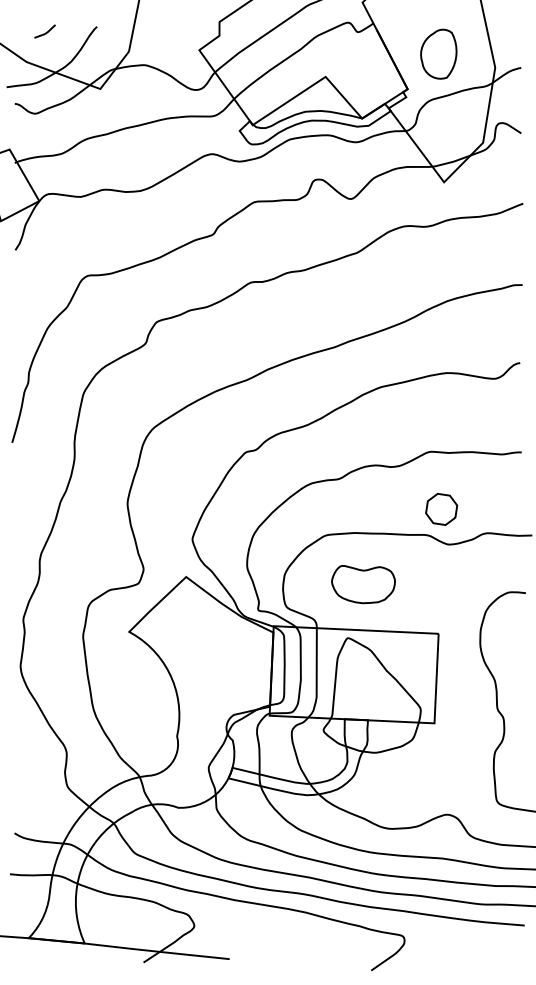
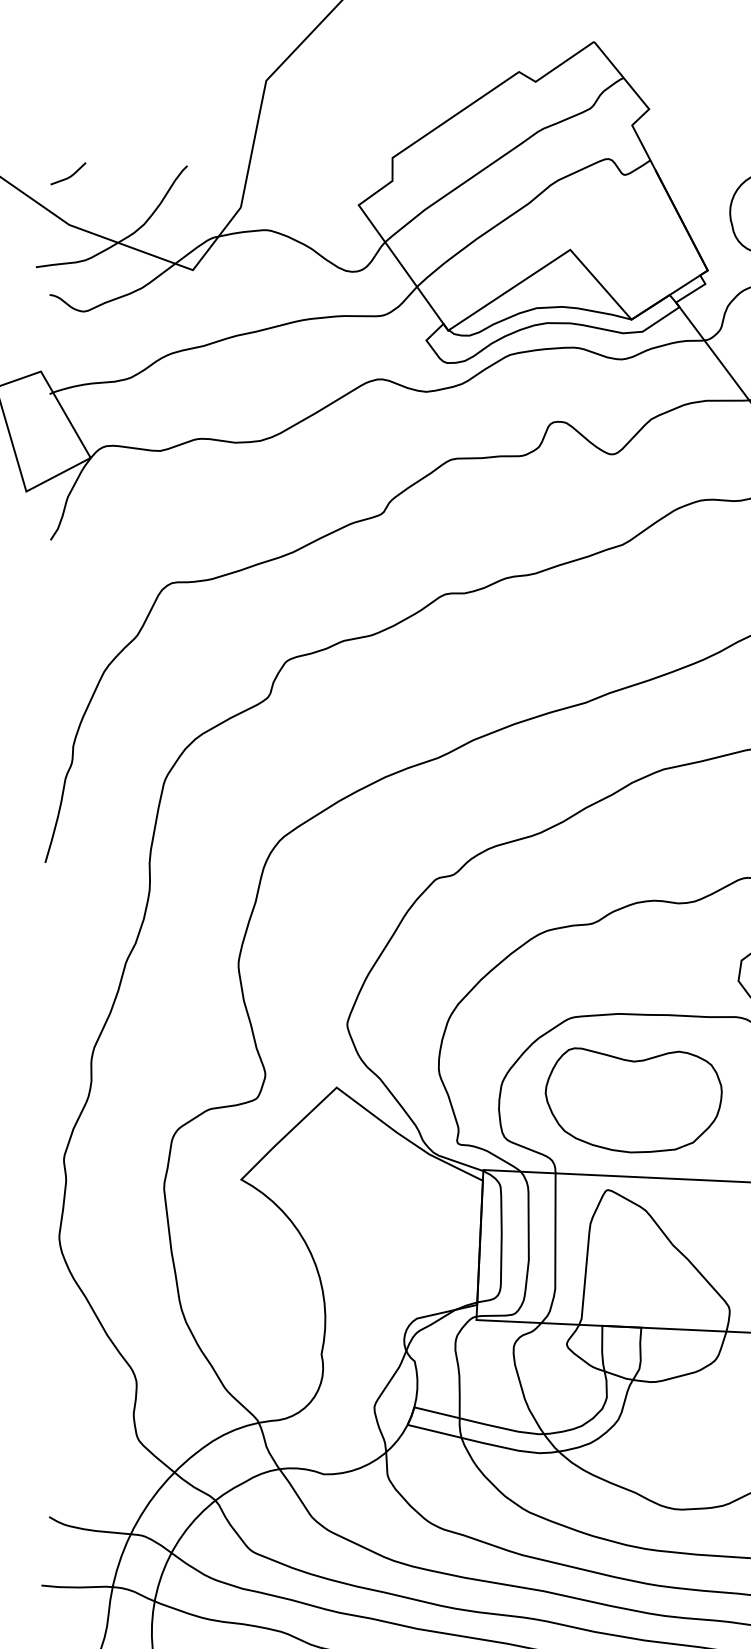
line: (45, 32) -> (69, 175), moved
part: (363, 584) -> (633, 1100), size x1.67

